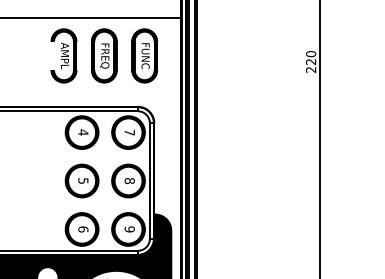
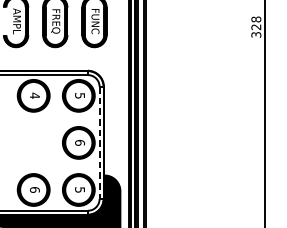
text: (311, 61) -> (256, 26), 220 -> 328
text: (129, 132) -> (79, 95), 7 -> 5
part: (81, 180) -> (33, 142), removed
text: (129, 181) -> (79, 143), 8 -> 6
line: (149, 181) -> (99, 143), solid -> dashed
text: (129, 229) -> (79, 190), 9 -> 5

